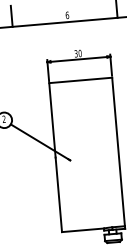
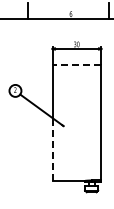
line: (80, 80) -> (76, 65), solid -> dashed
line: (58, 194) -> (52, 151), solid -> dashed

